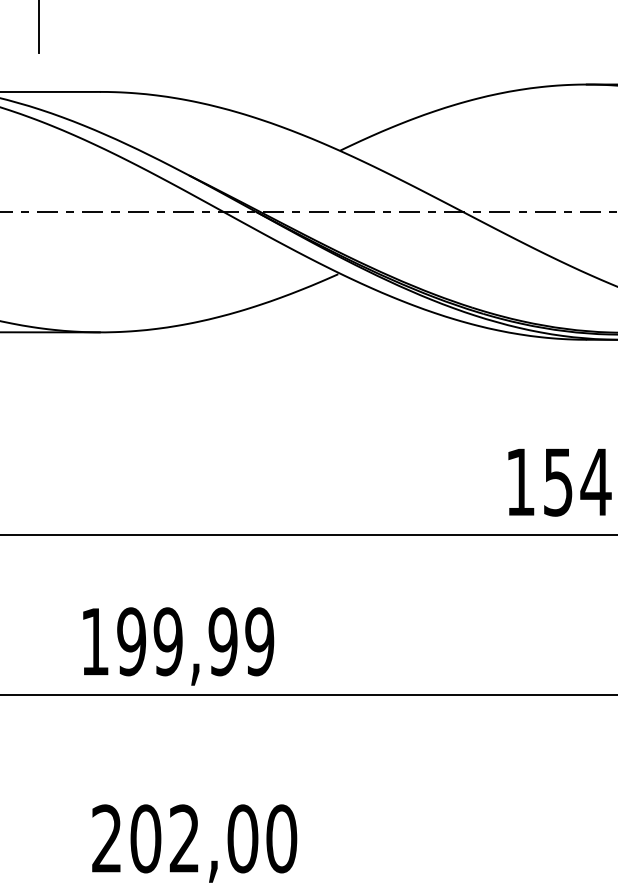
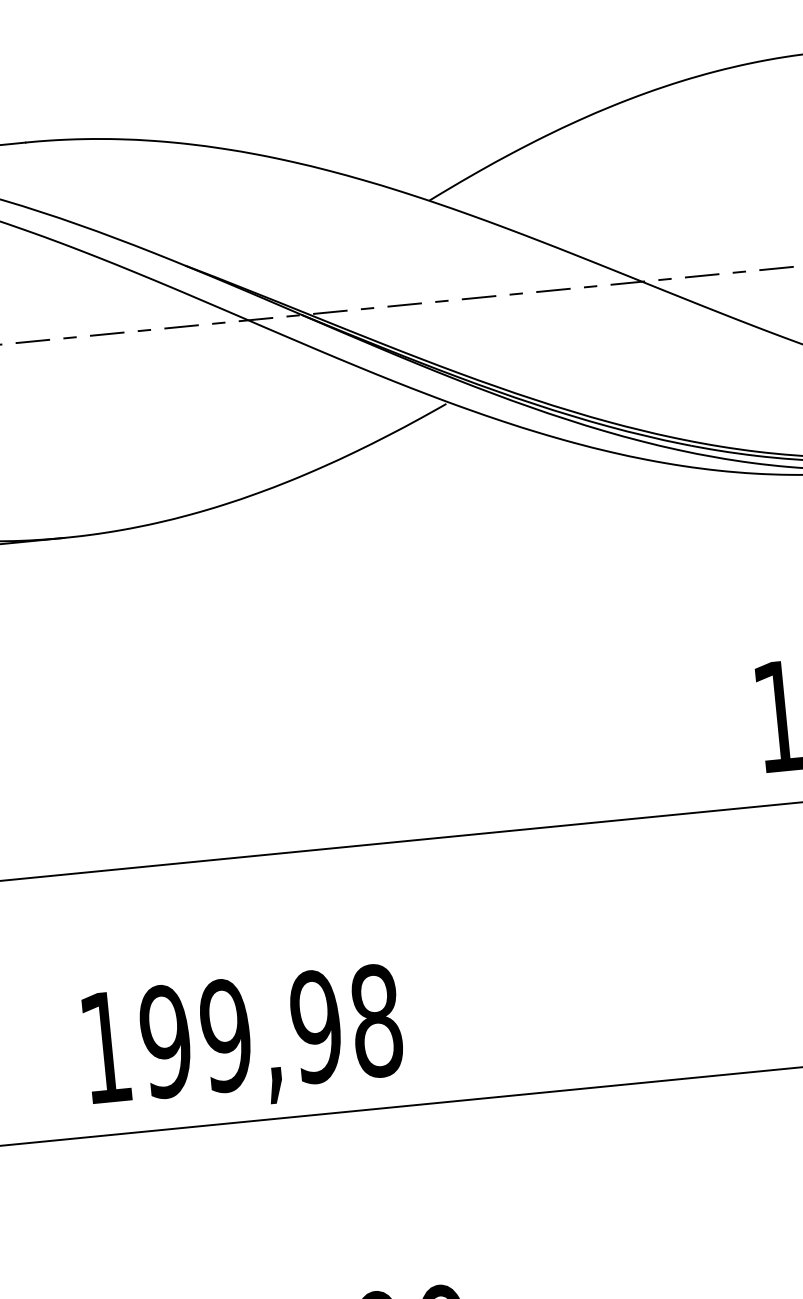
text: (259, 641) -> (376, 1020), 199,99 -> 199,98

